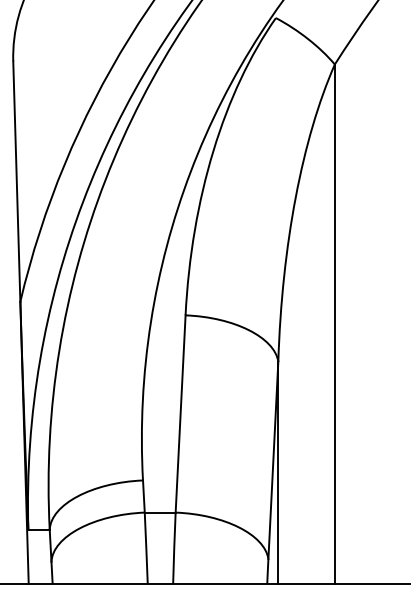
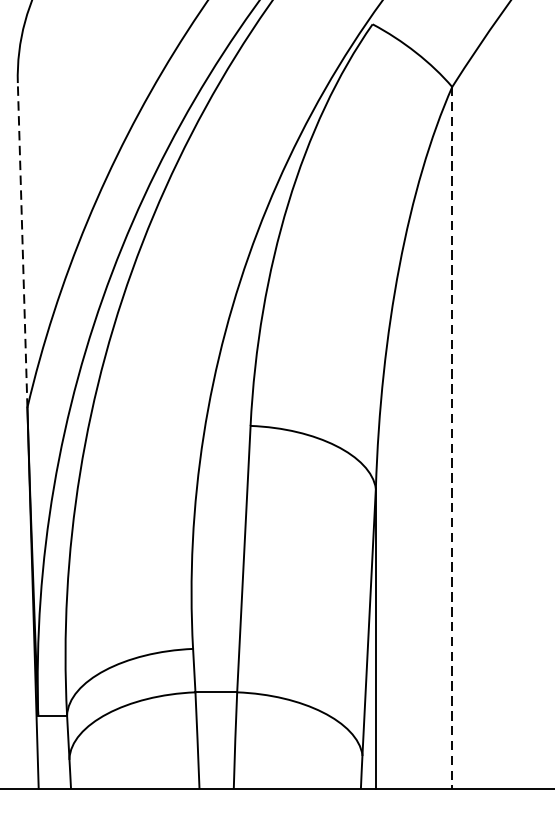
line: (16, 181) -> (22, 245), solid -> dashed
line: (334, 324) -> (451, 438), solid -> dashed

